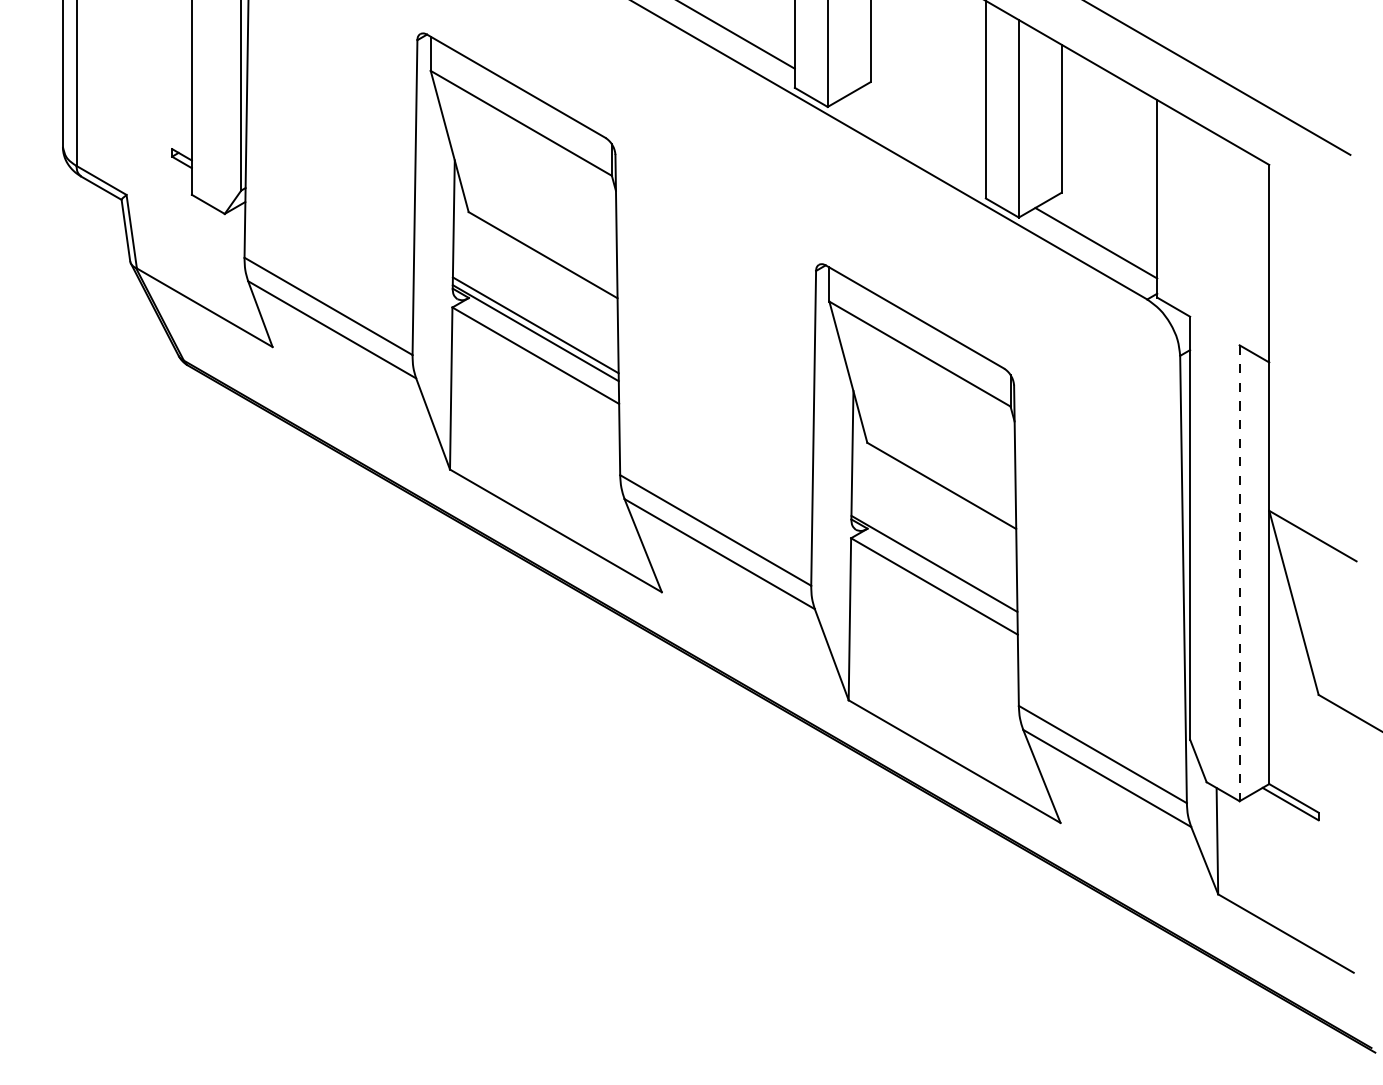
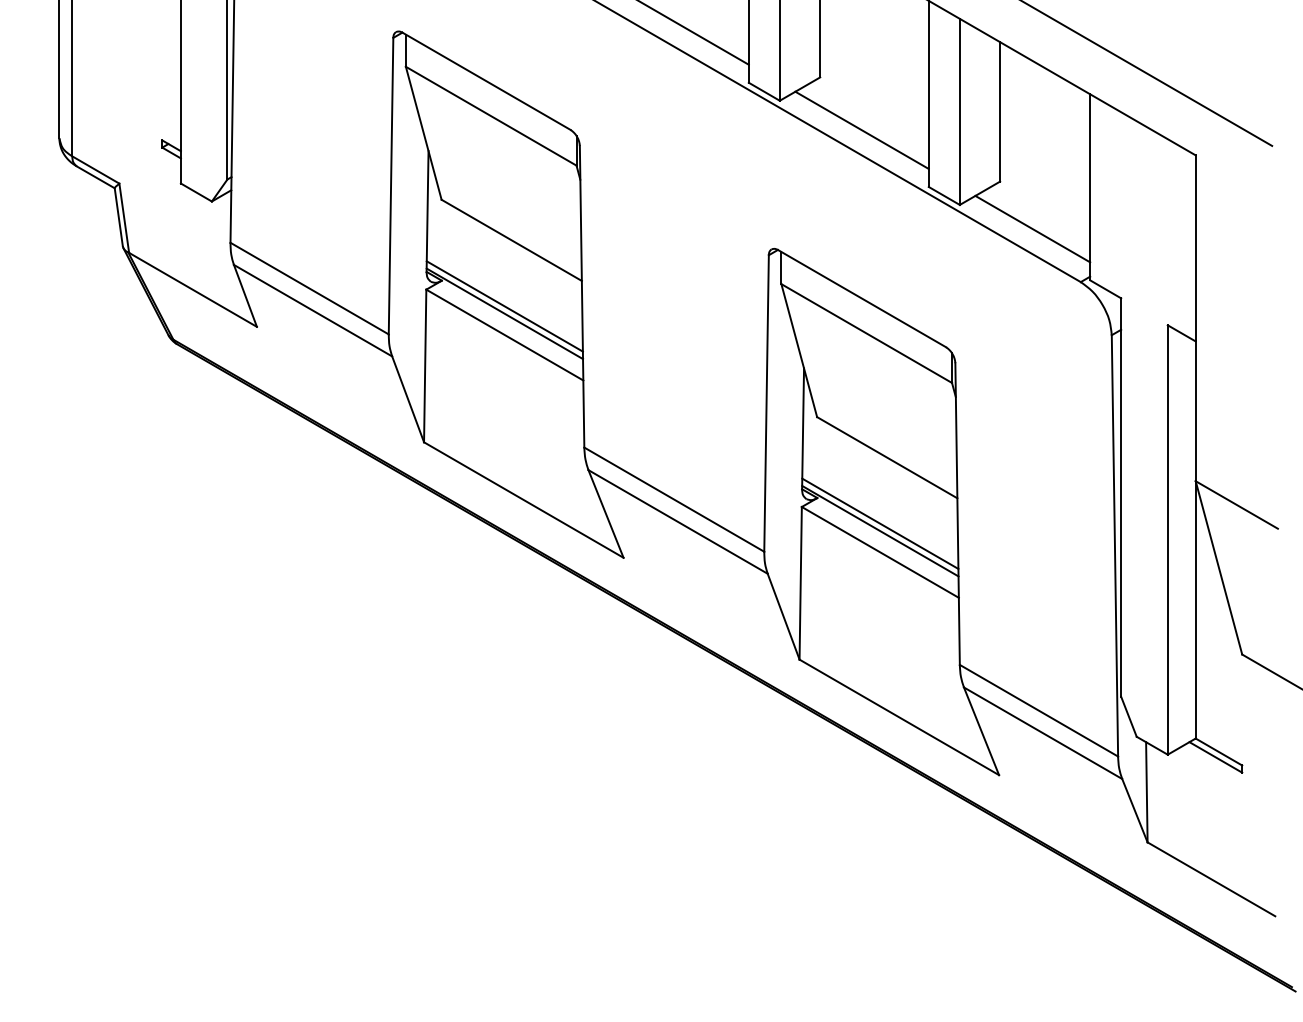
line: (914, 138) -> (861, 130), added
line: (934, 556) -> (880, 524), added
line: (1239, 573) -> (1167, 540), dashed -> solid

